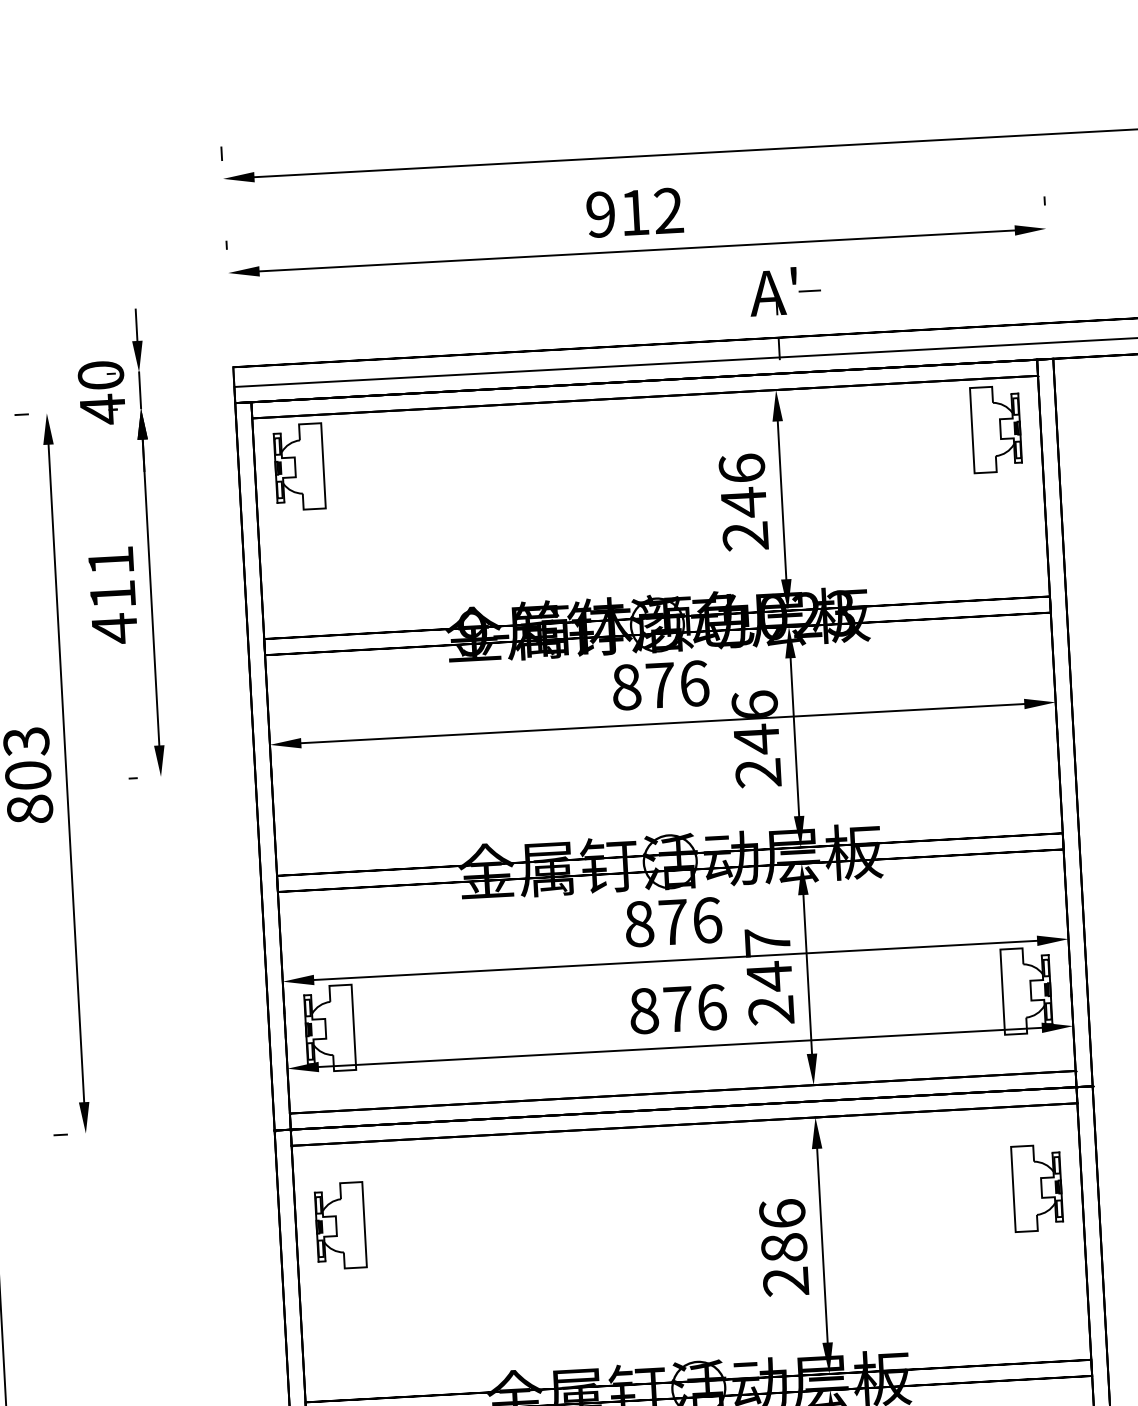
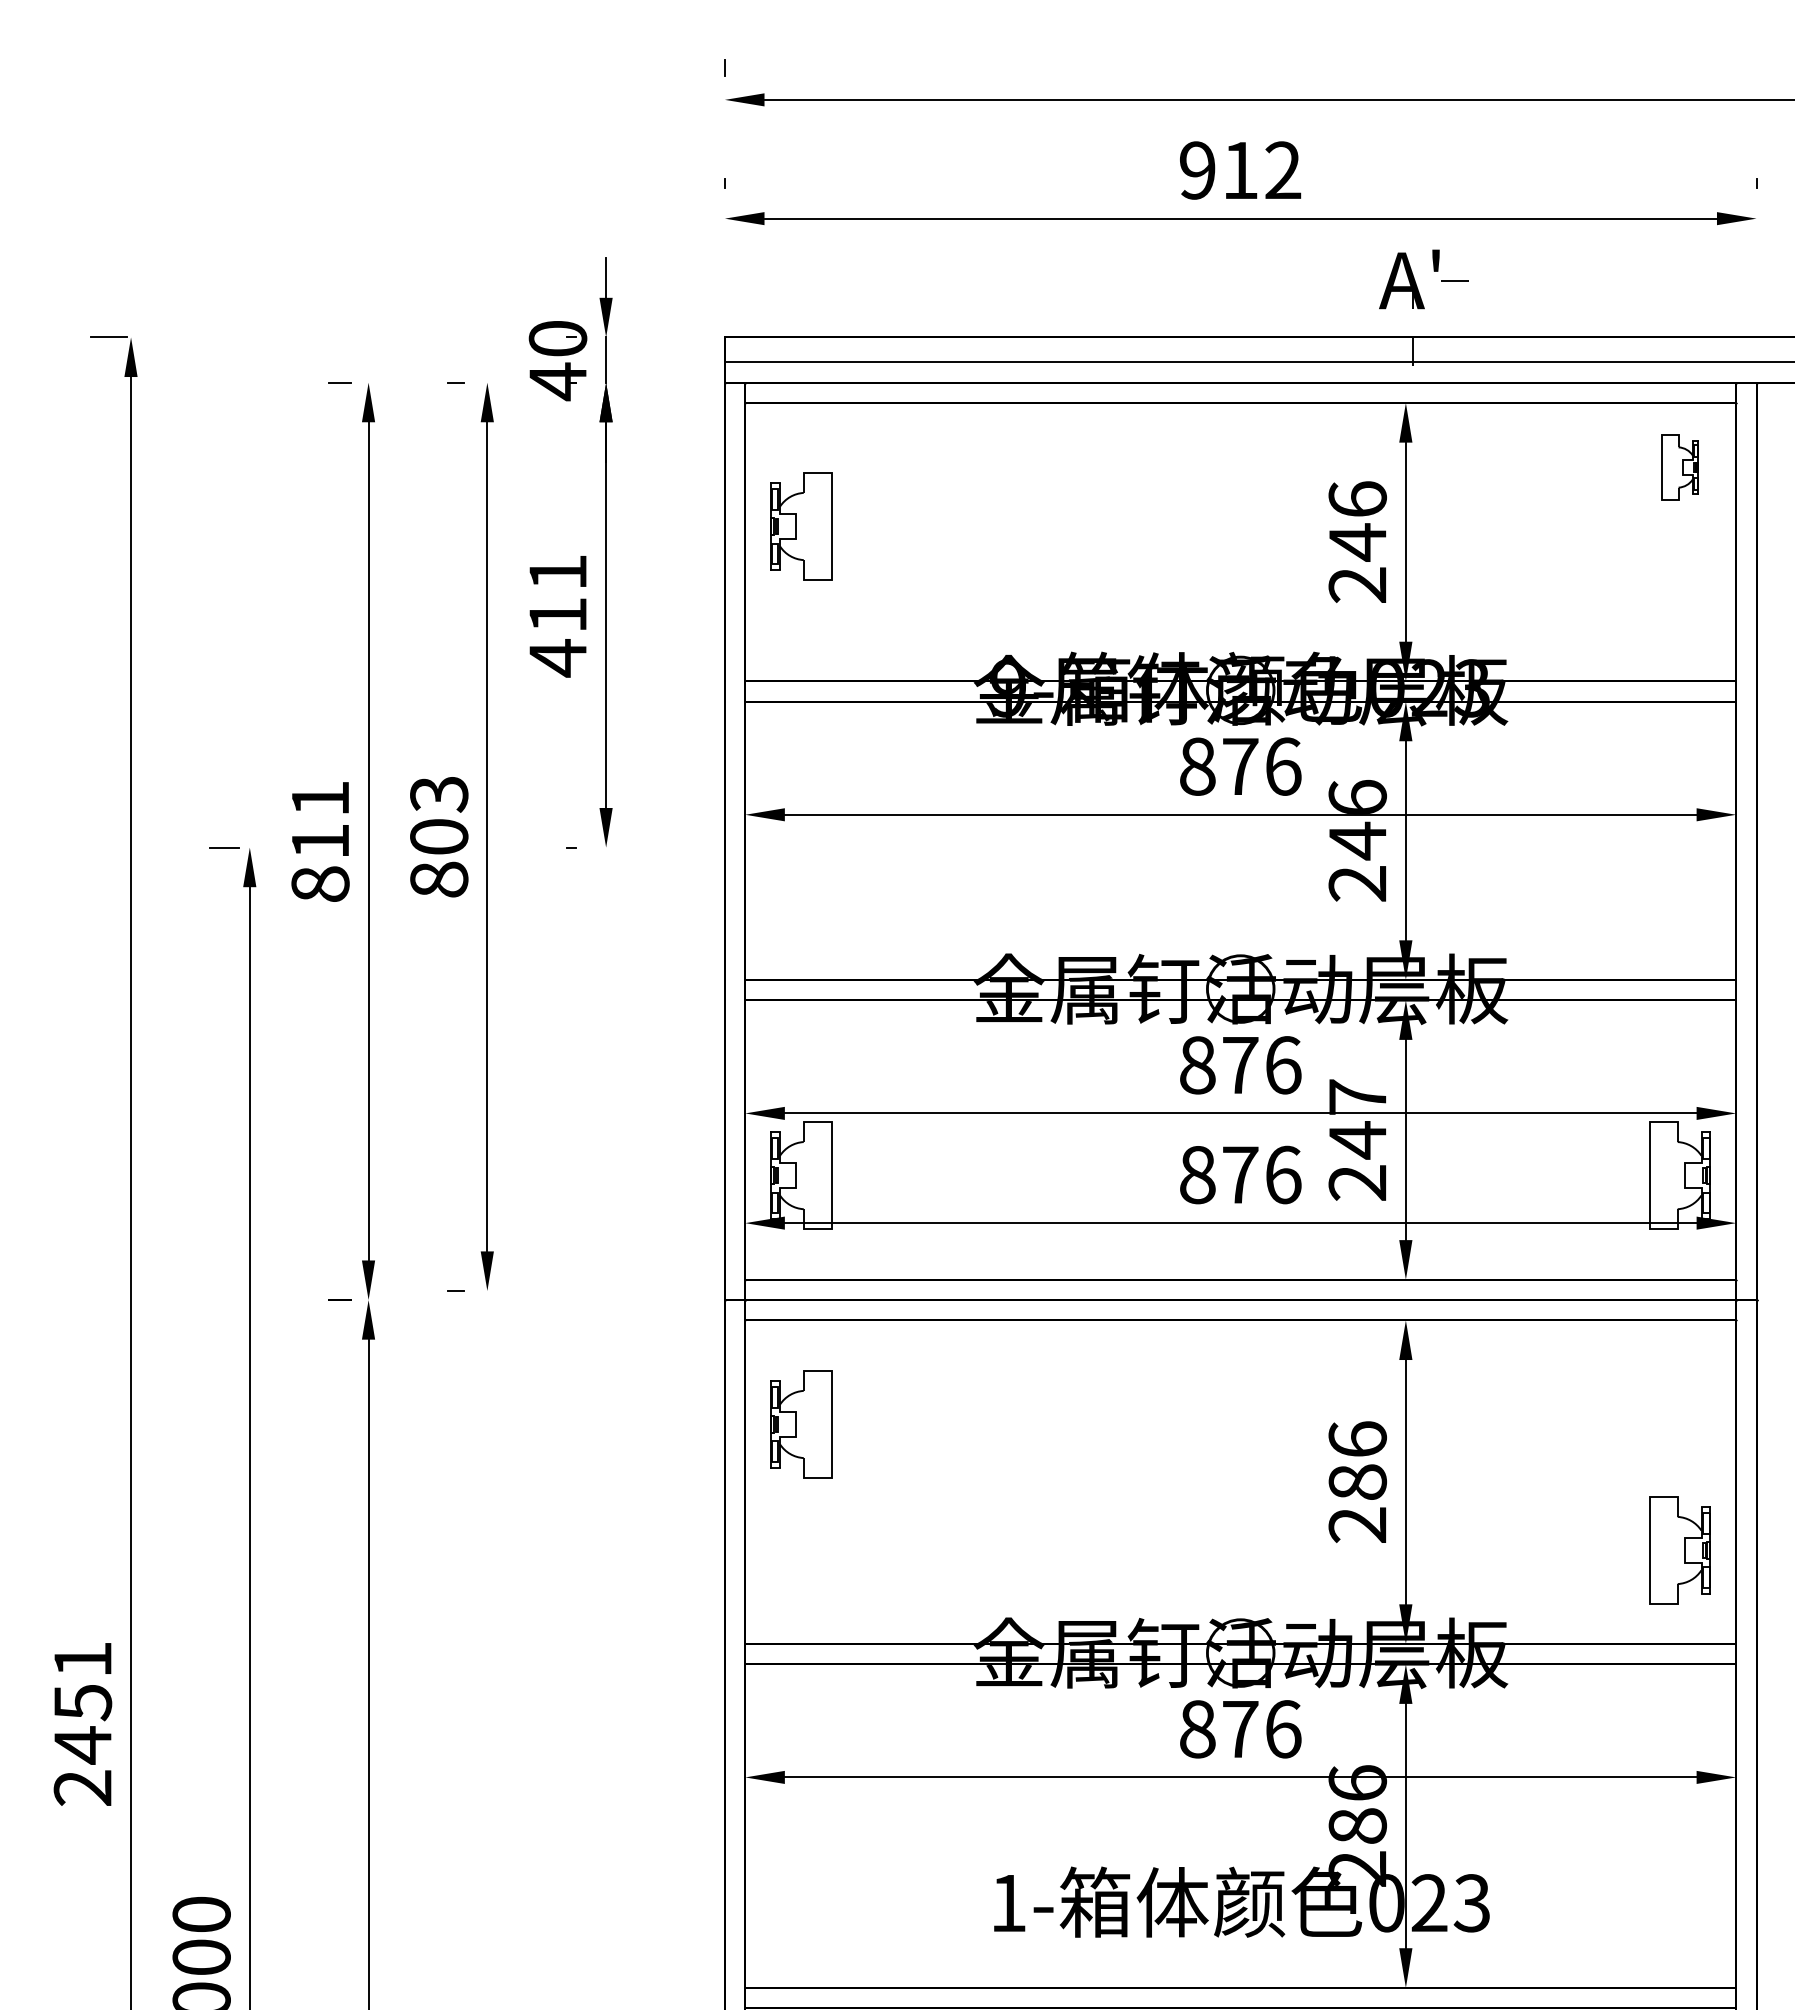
part: (995, 429) -> (1679, 467), size x0.6
part: (299, 467) -> (801, 526), moved
part: (1036, 1188) -> (1679, 1550), moved

